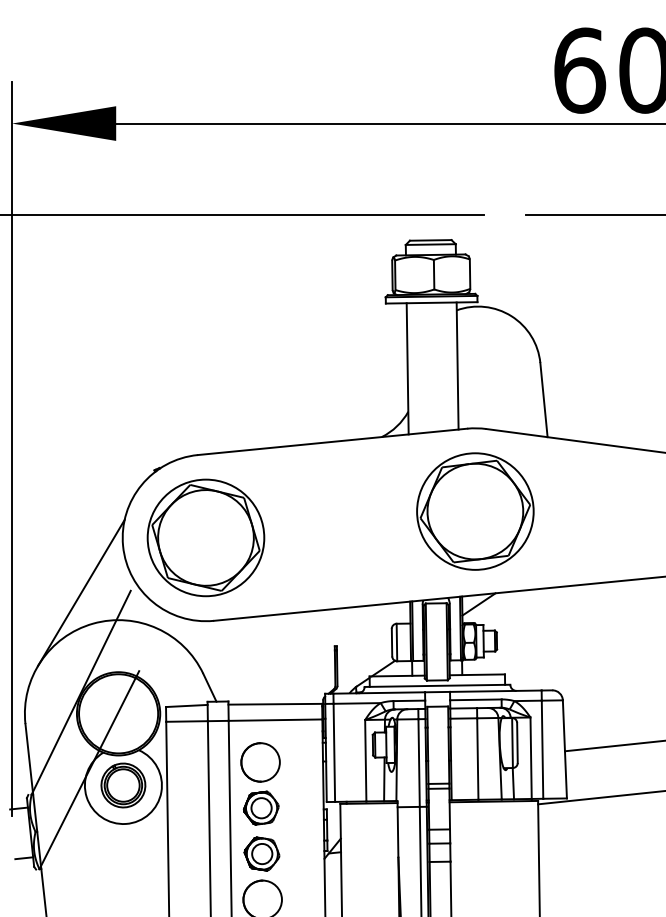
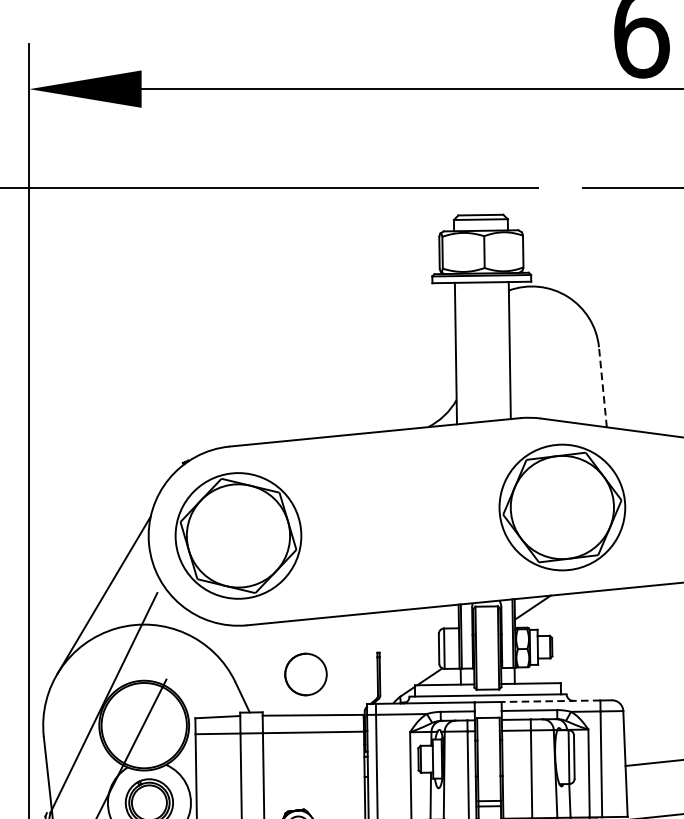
line: (543, 399) -> (602, 386), solid -> dashed
part: (475, 511) -> (562, 507), moved
line: (495, 691) -> (550, 701), solid -> dashed
part: (260, 762) -> (305, 674), moved

